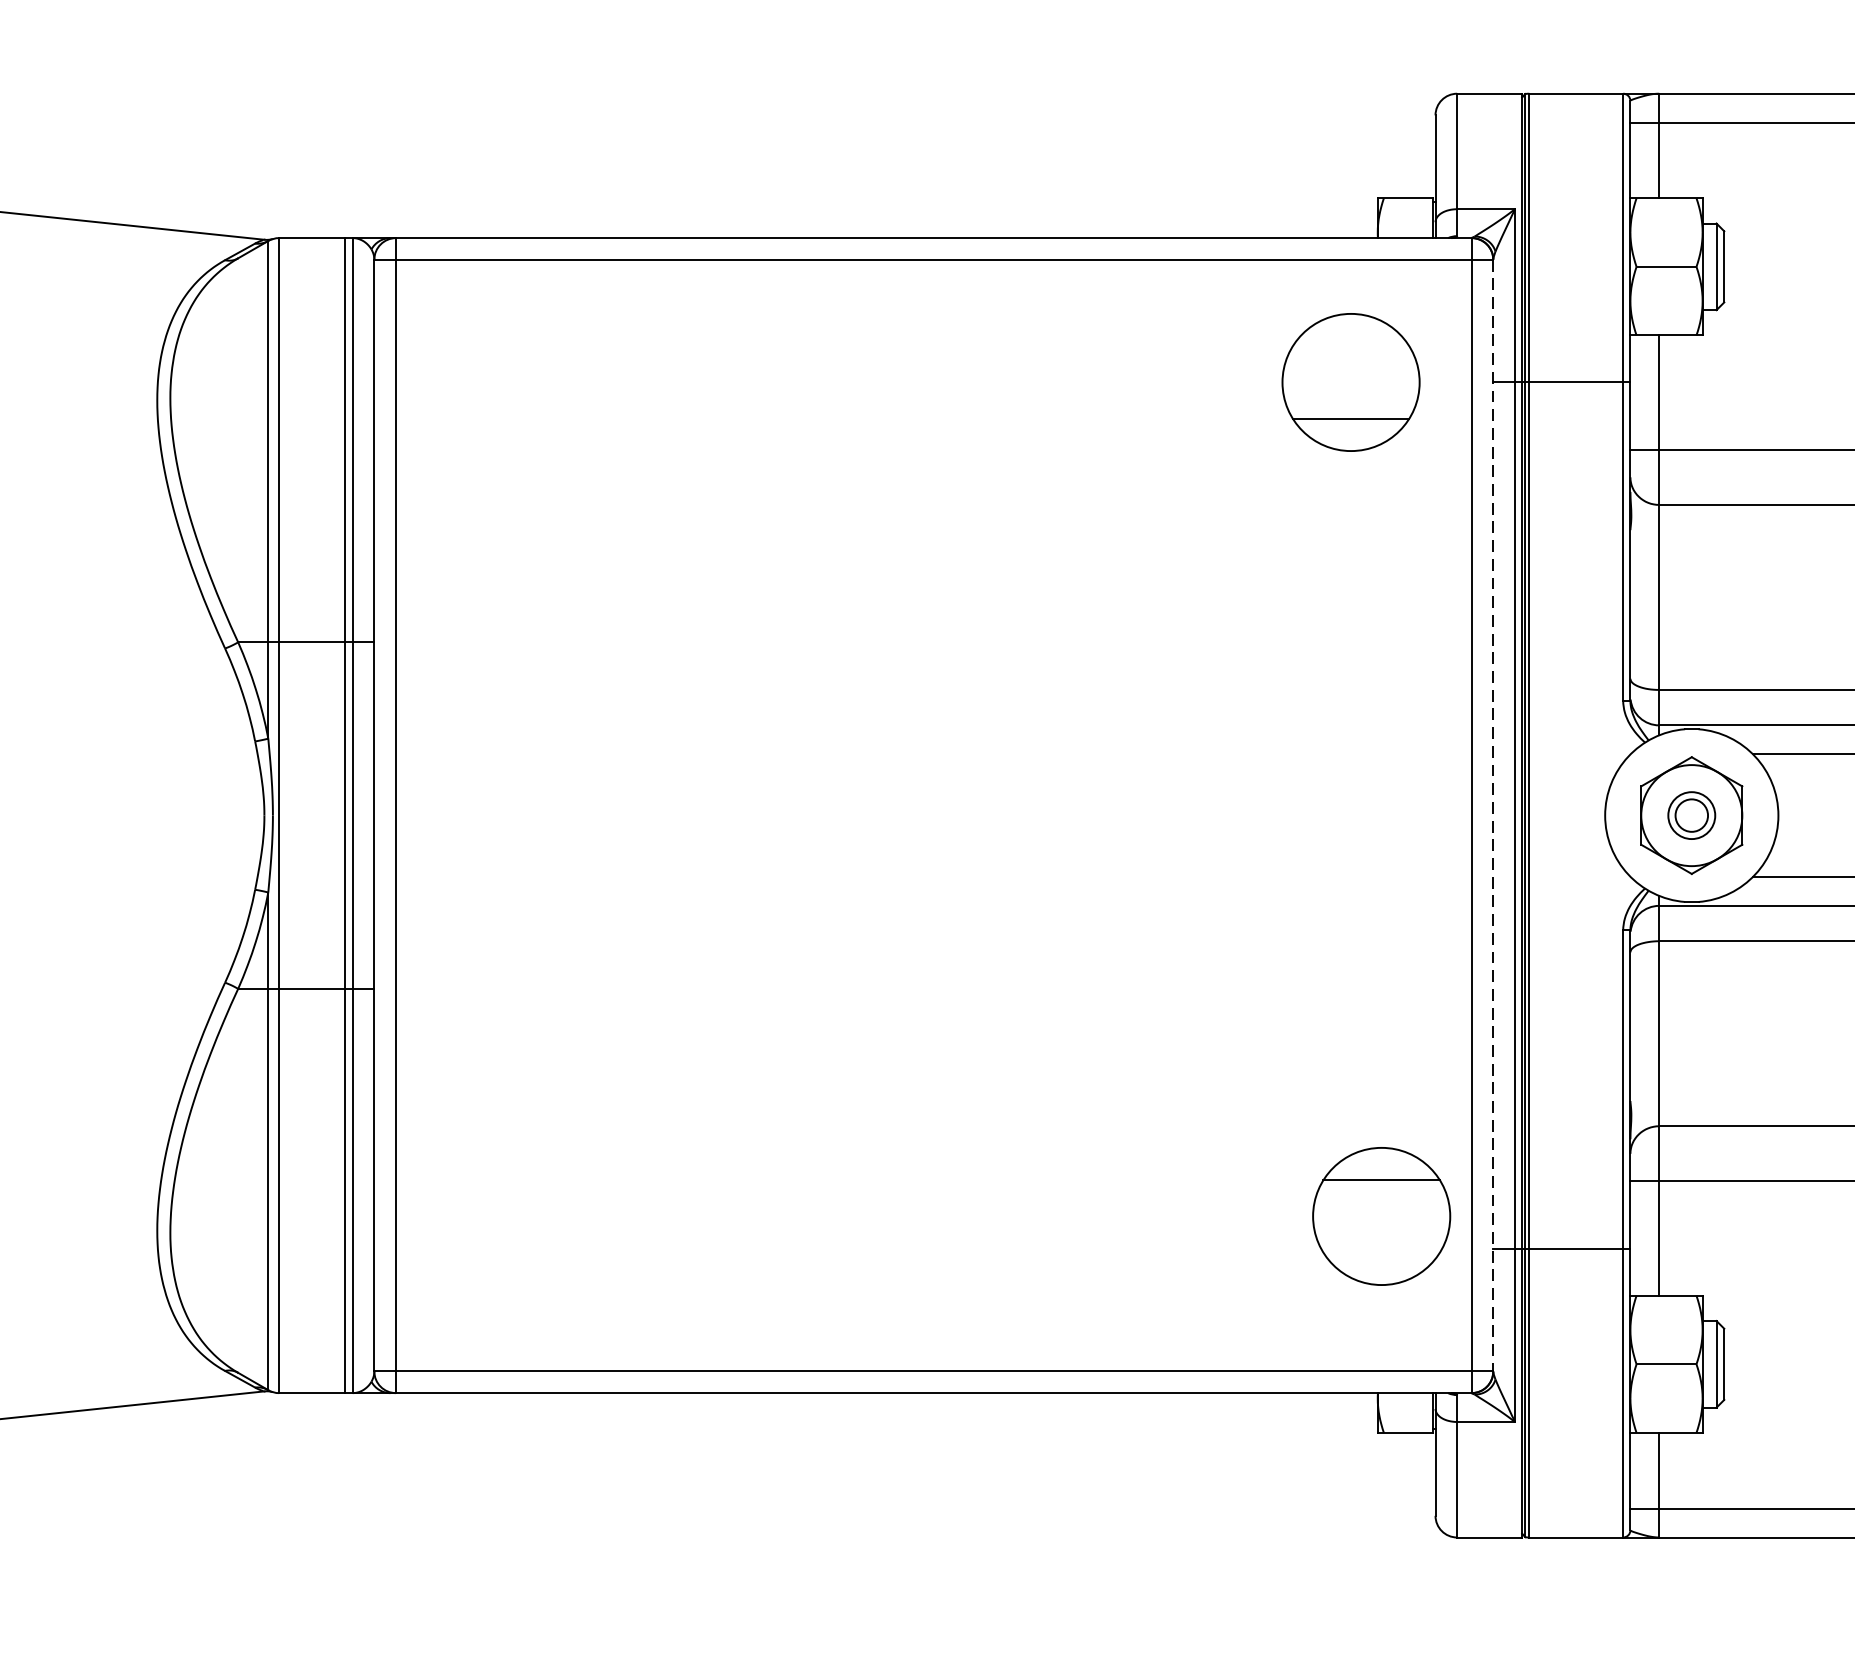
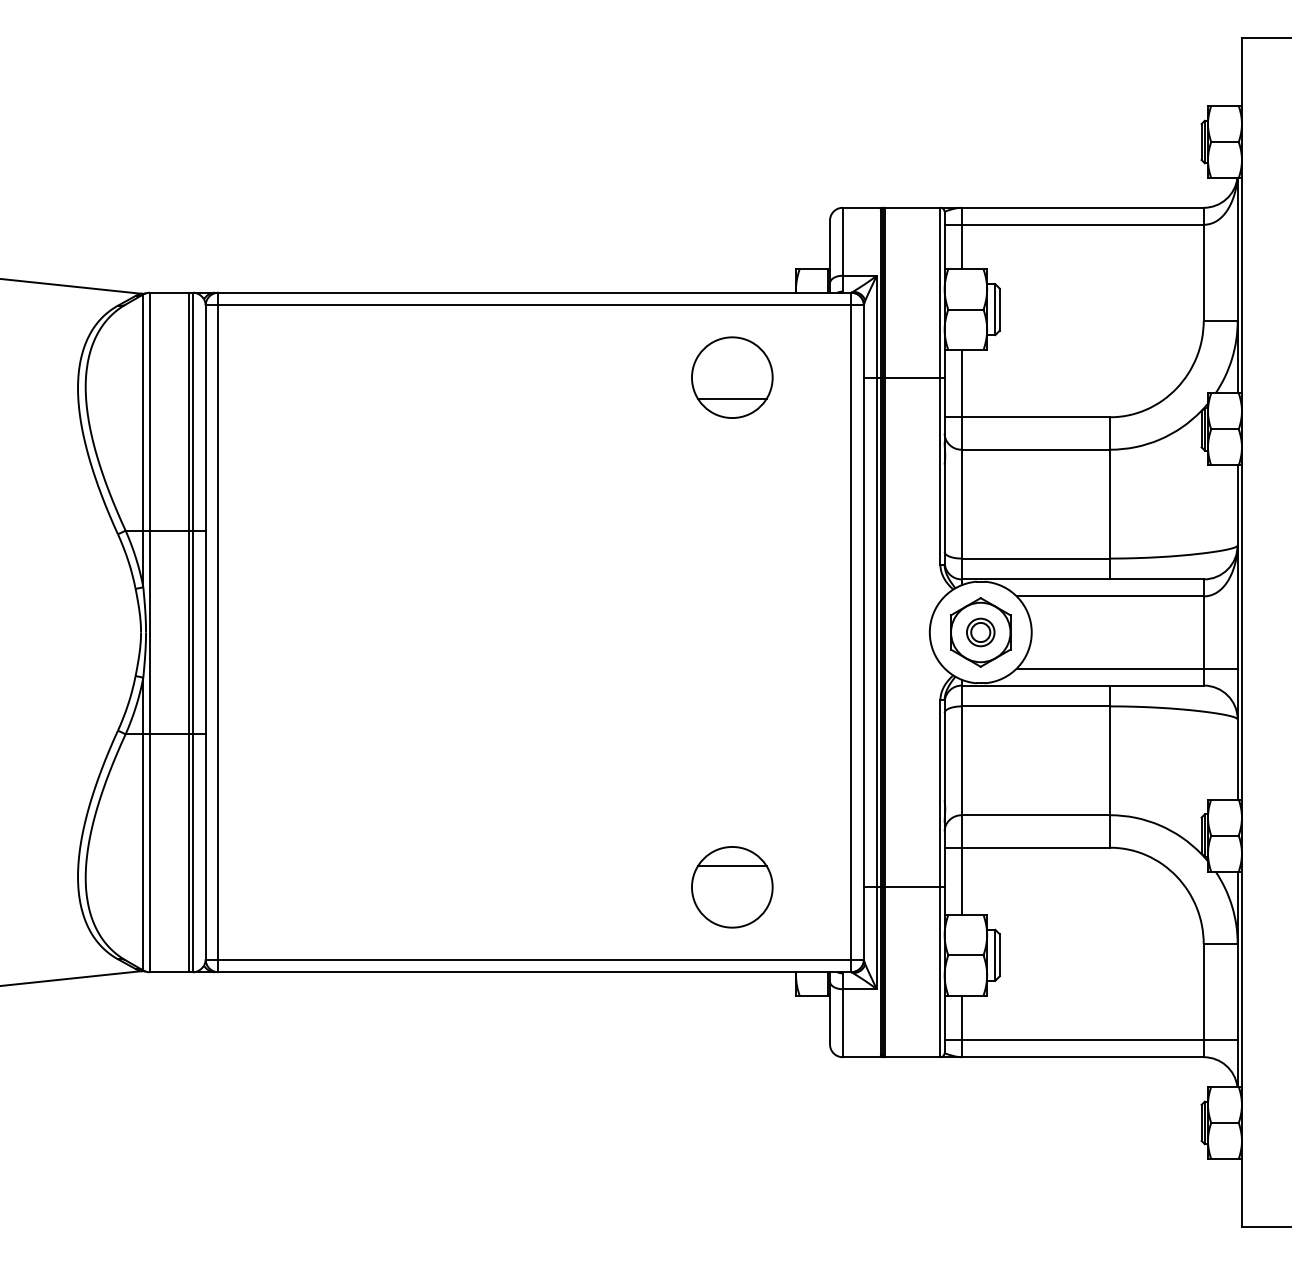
part: (1351, 382) -> (732, 377), moved
line: (1492, 817) -> (863, 633), dashed -> solid
part: (1381, 1216) -> (732, 887), moved

